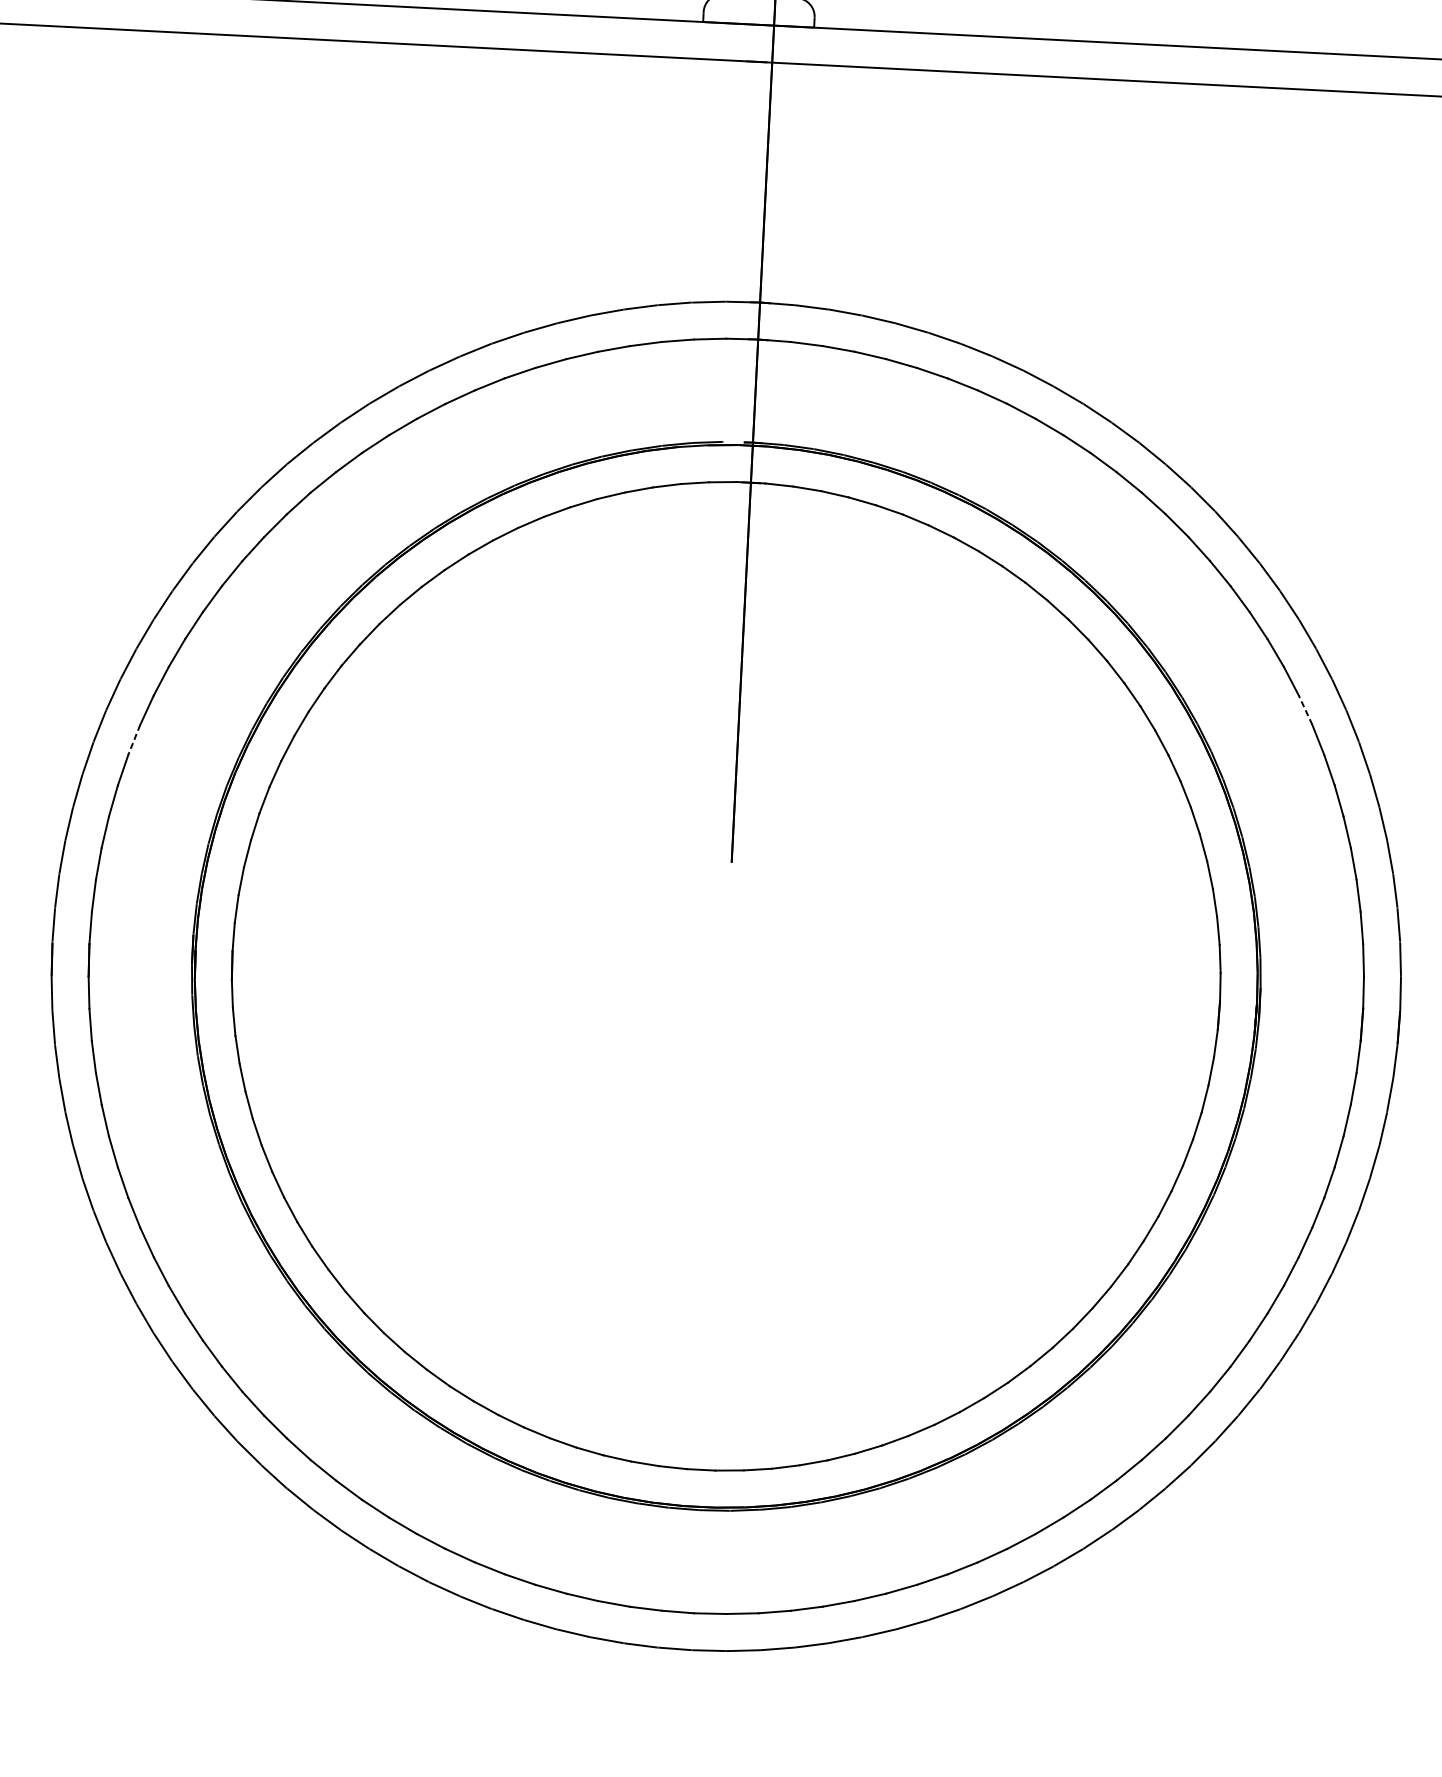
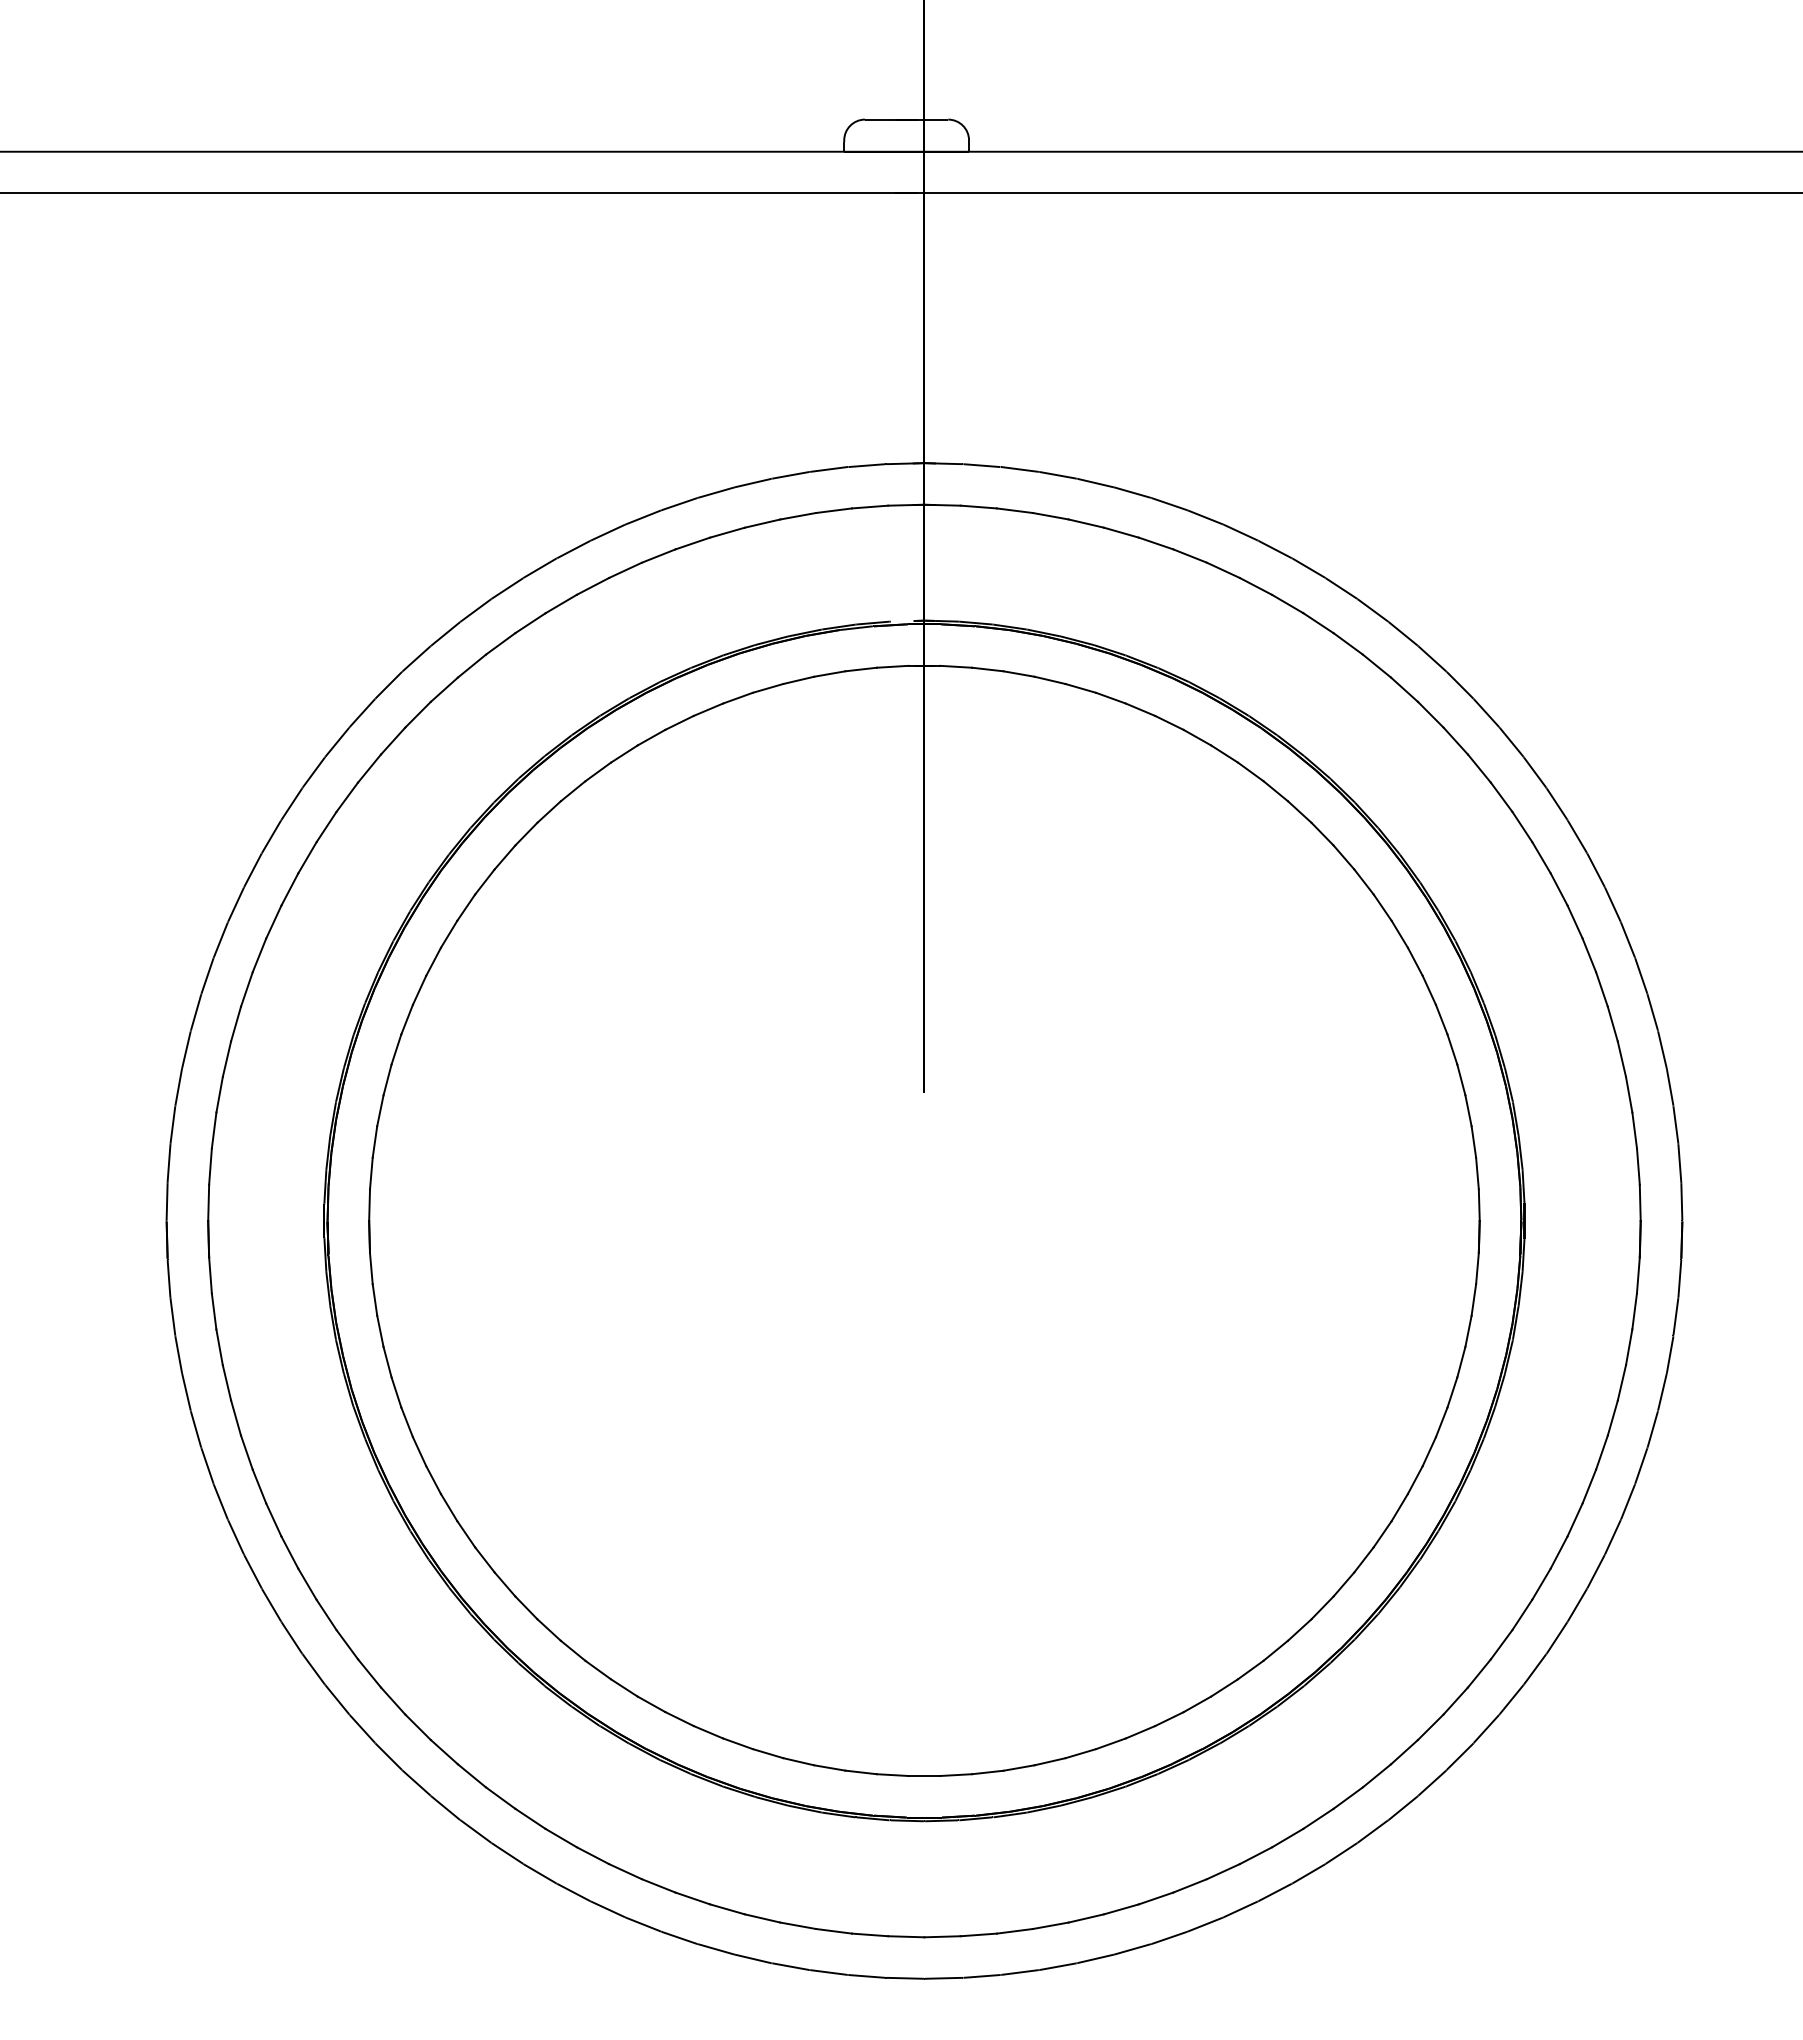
line: (1305, 710) -> (1558, 889), dashed -> solid
line: (133, 740) -> (246, 989), dashed -> solid

